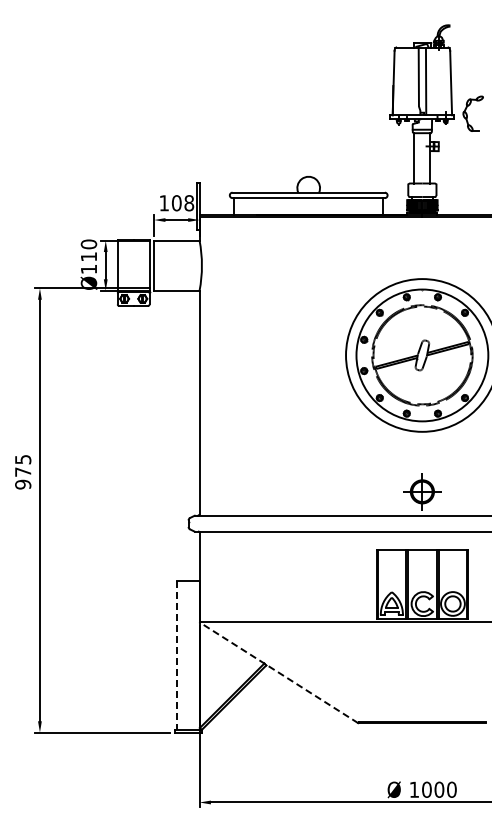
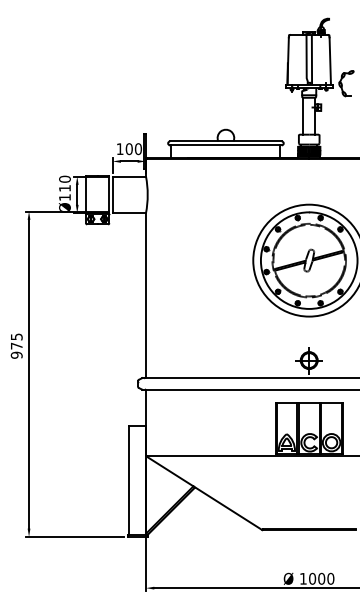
text: (189, 203) -> (138, 149), 108 -> 100
line: (176, 655) -> (129, 480), dashed -> solid
line: (279, 672) -> (204, 492), dashed -> solid

